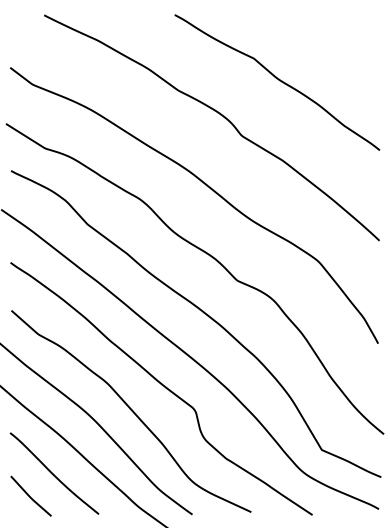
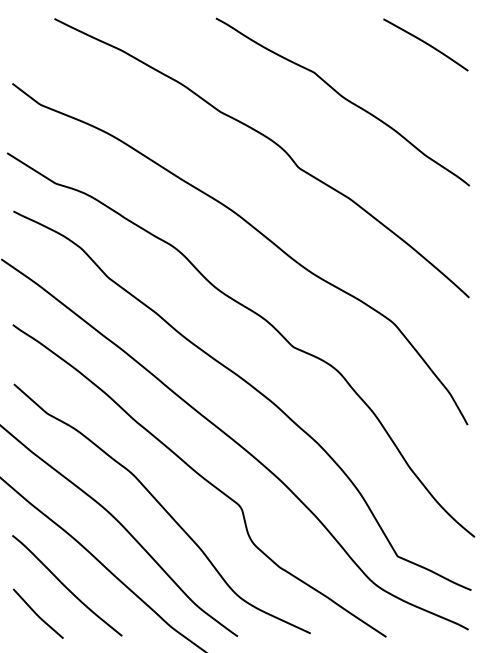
curve: (344, 35) -> (425, 43), added

